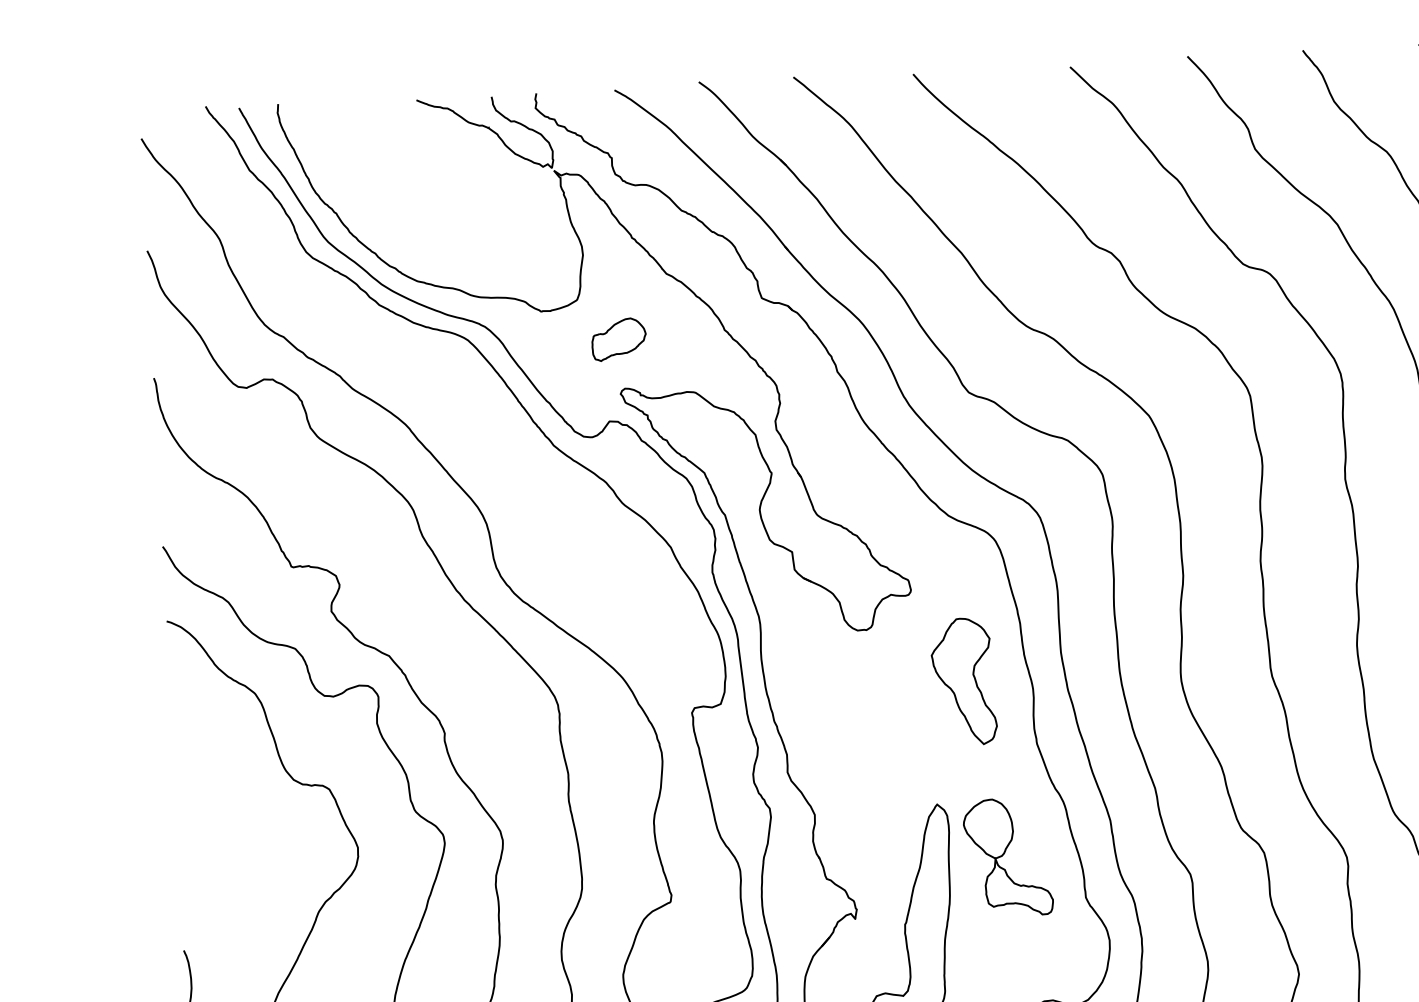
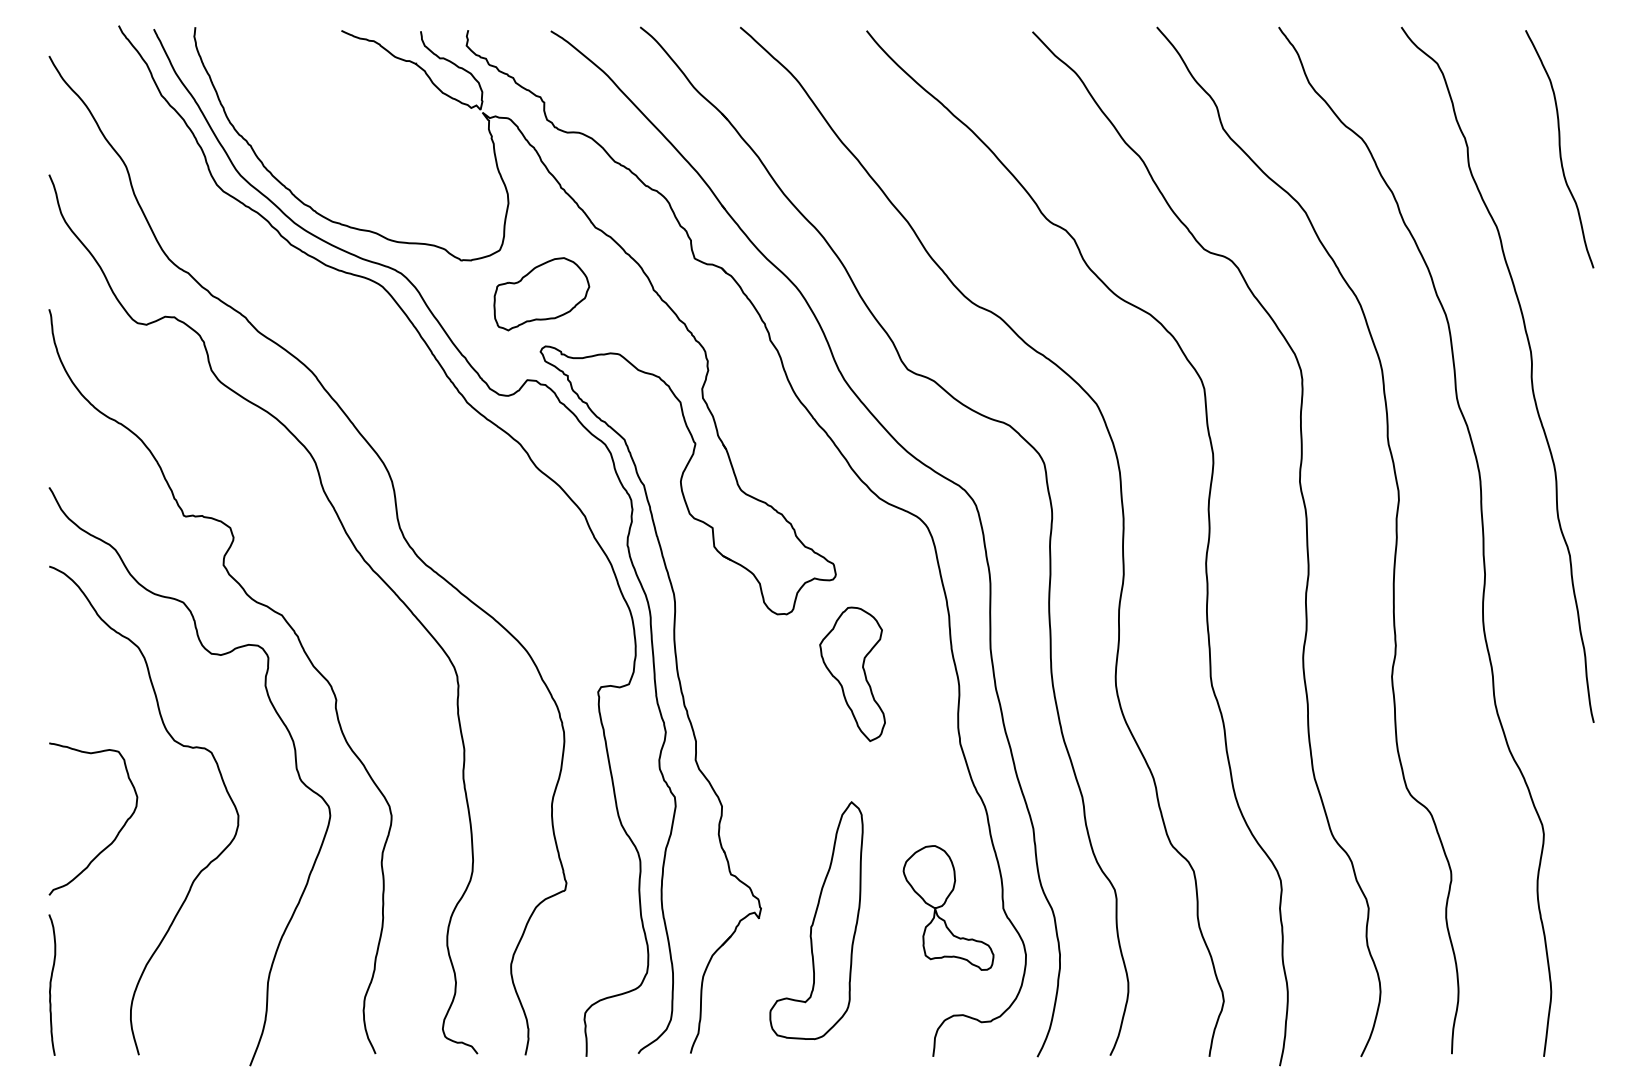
part: (618, 339) -> (541, 294), size x1.67
part: (963, 681) -> (852, 673), moved
part: (1008, 857) -> (948, 907), moved
curve: (243, 871) -> (116, 834), added

